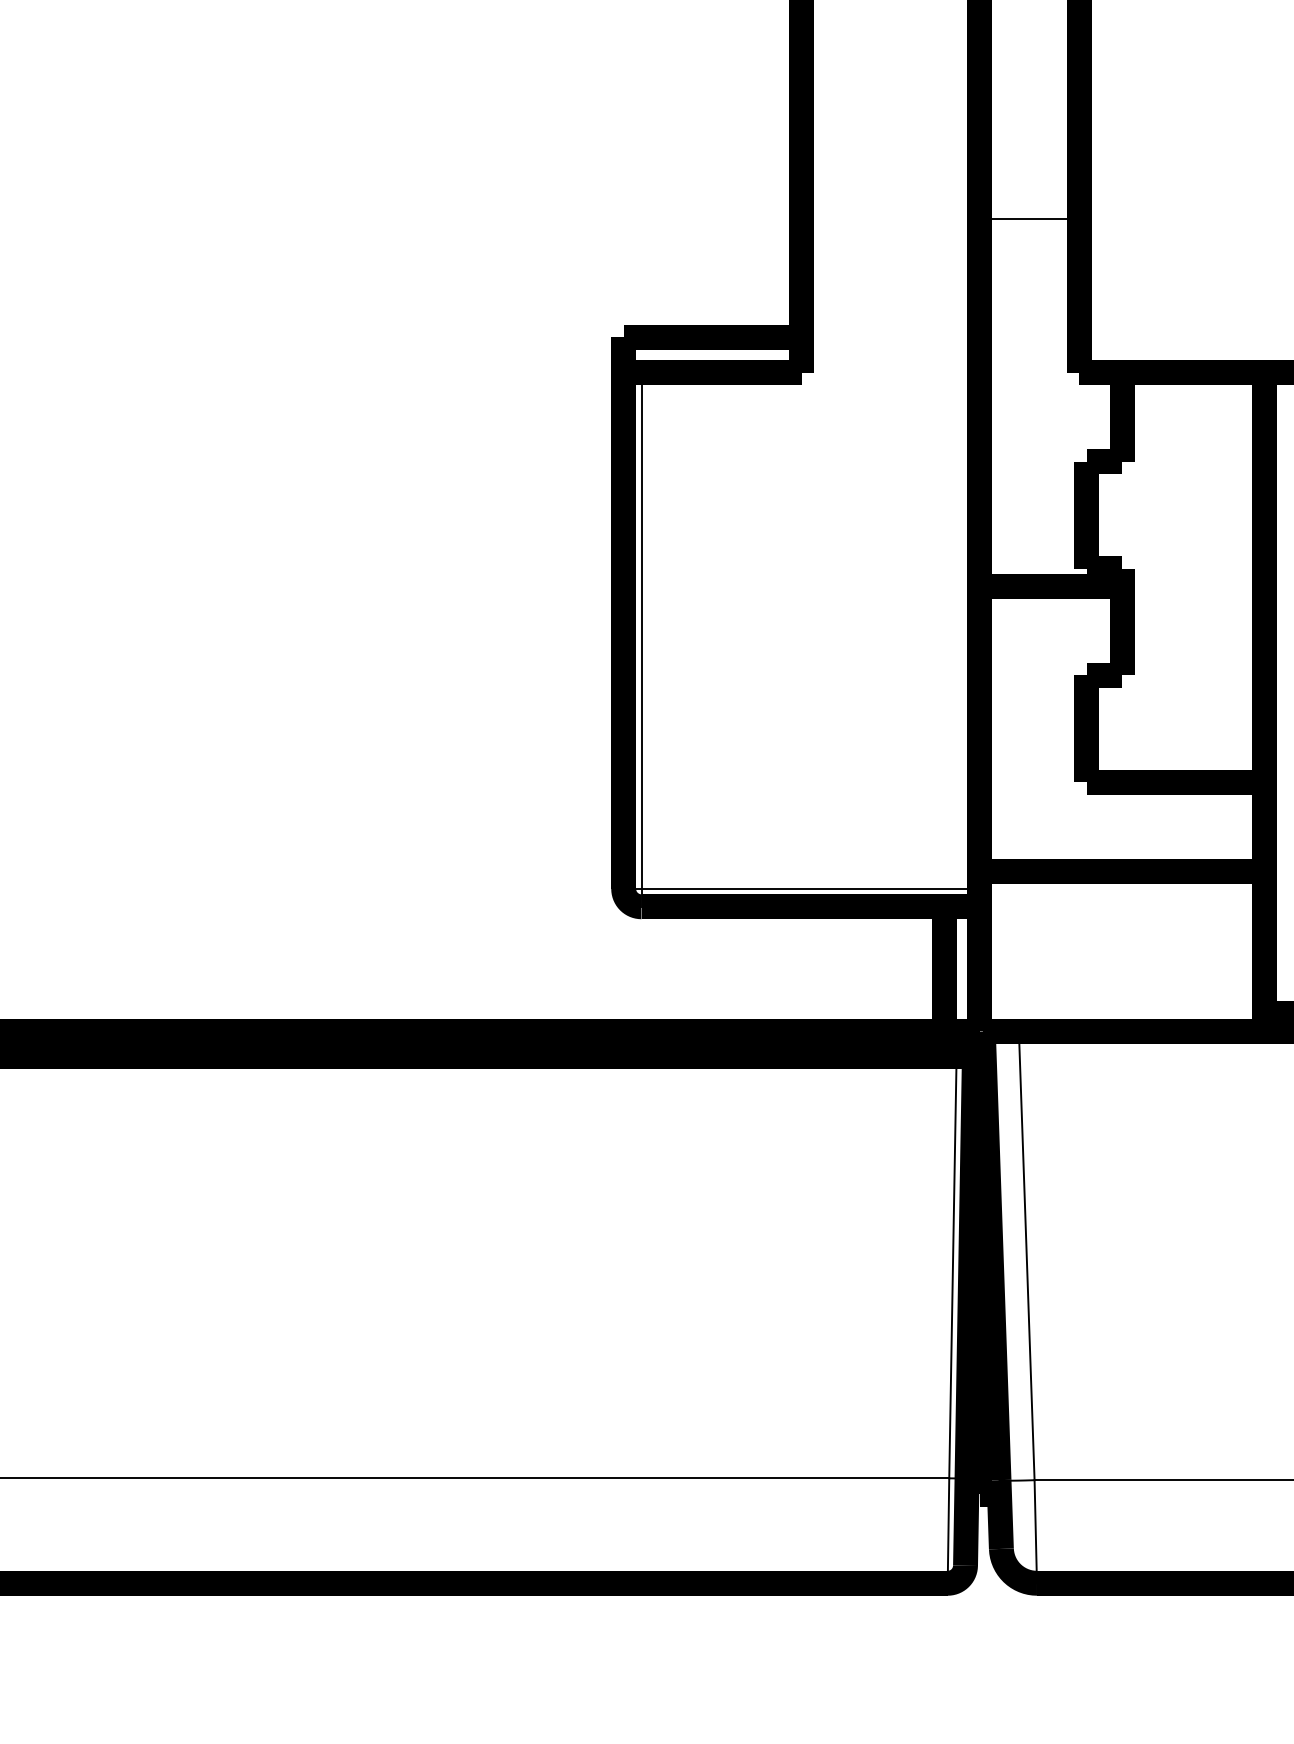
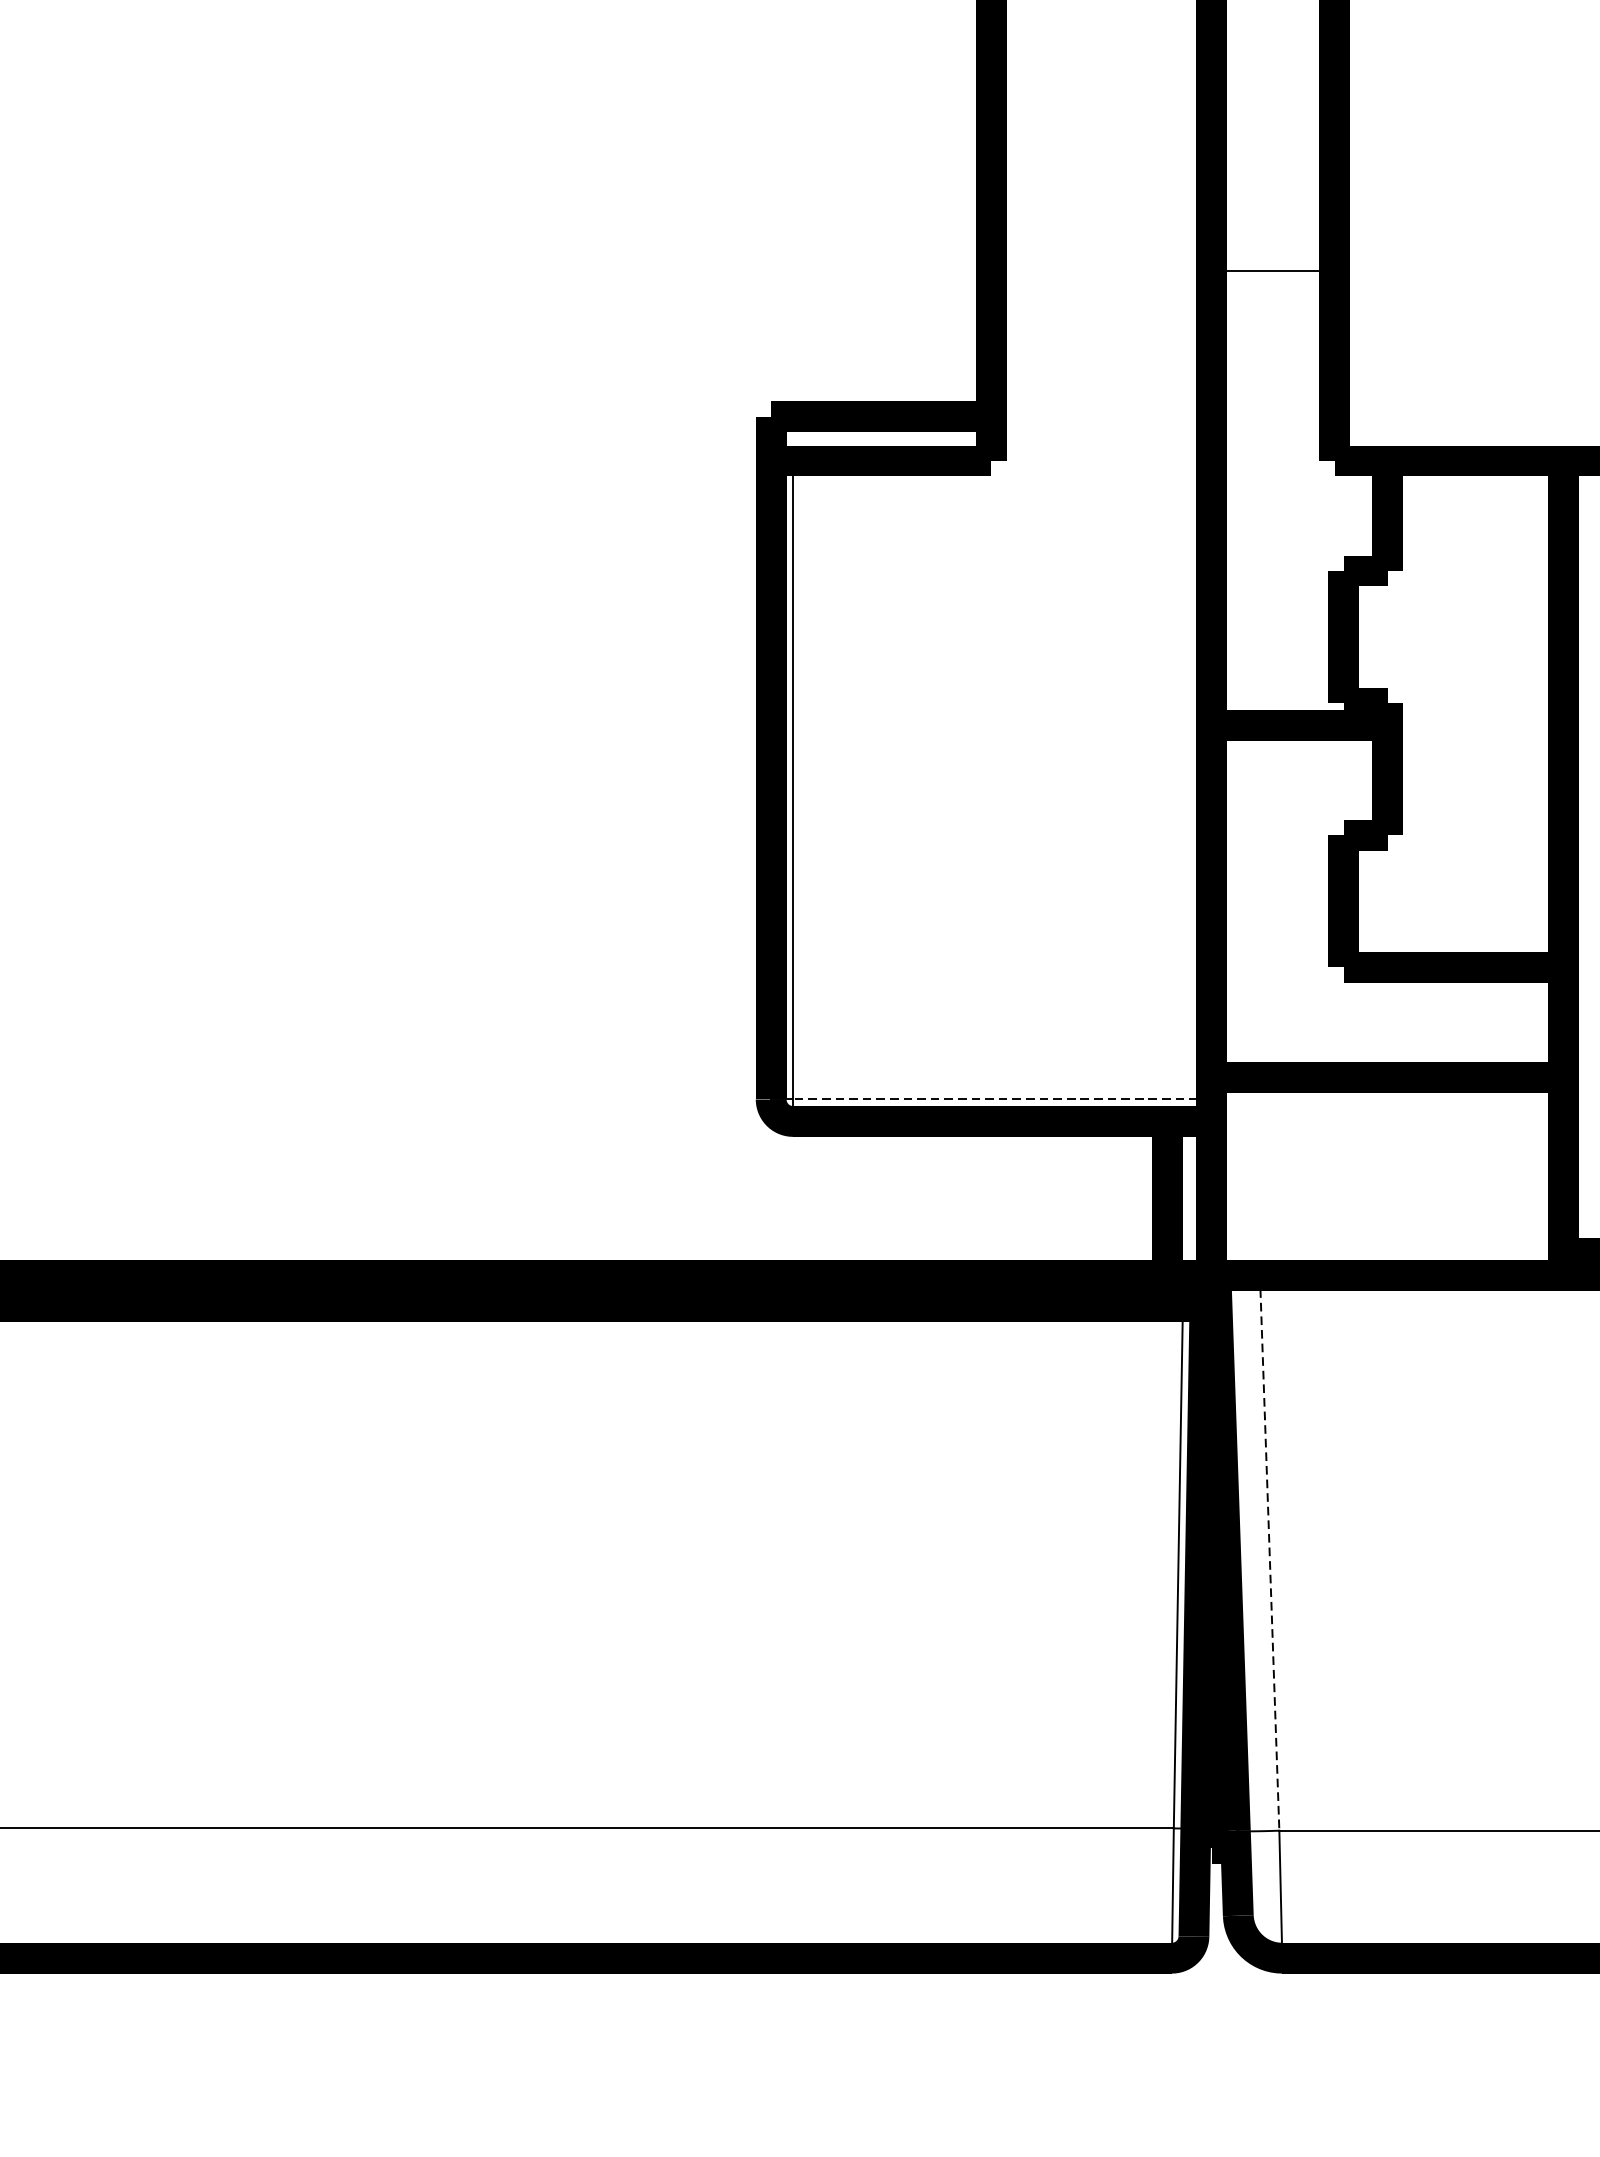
line: (810, 888) -> (1002, 1098), solid -> dashed
line: (1026, 1255) -> (1269, 1552), solid -> dashed

